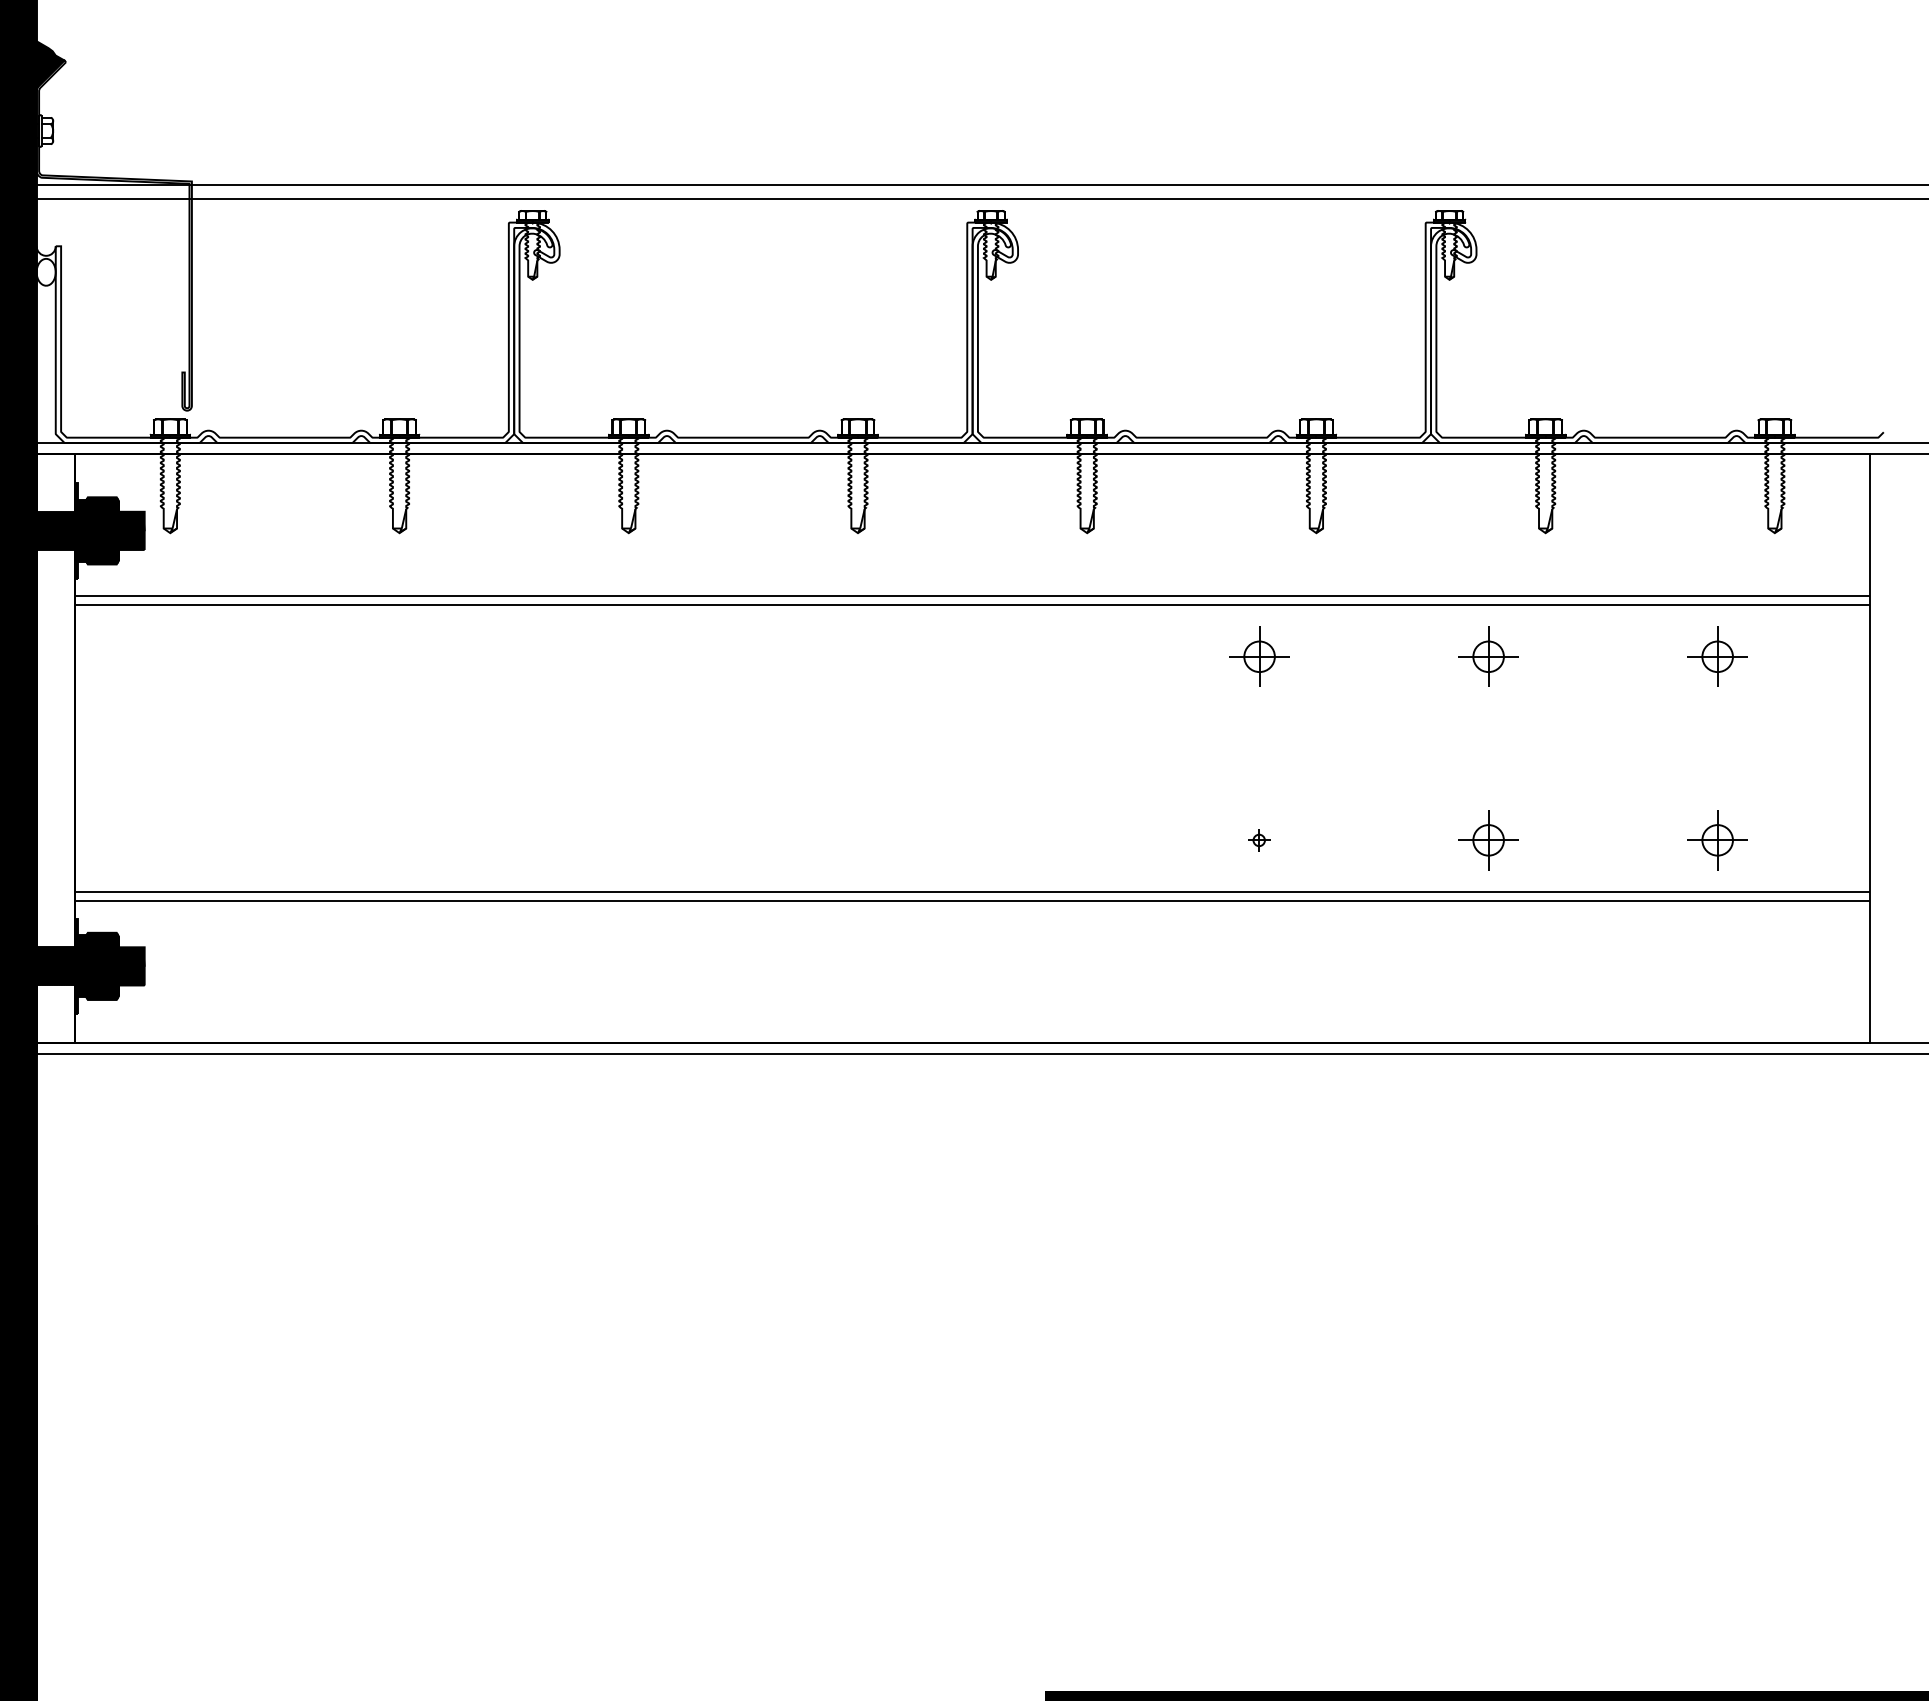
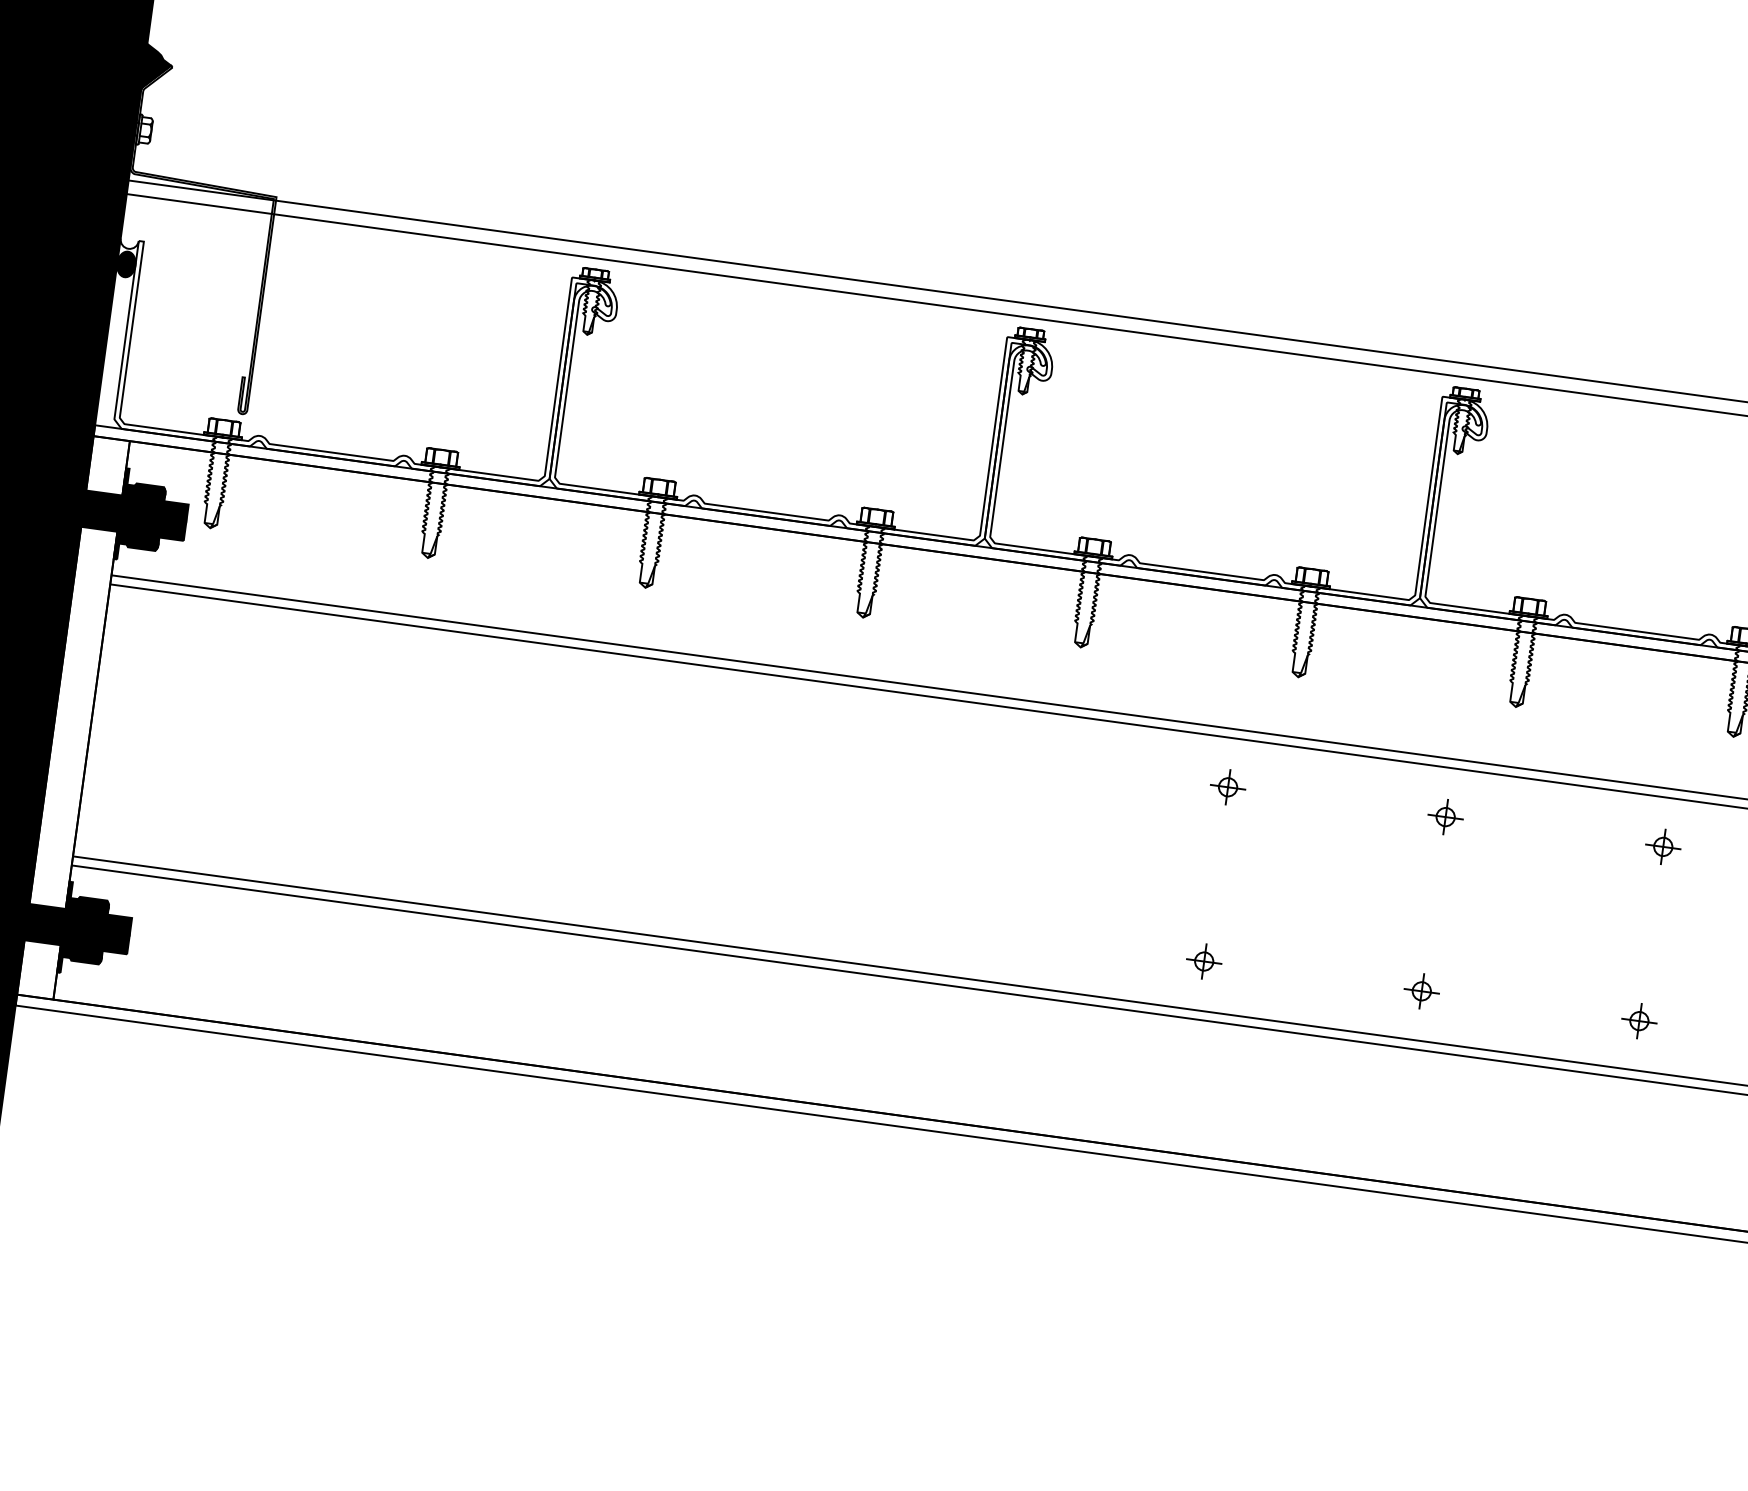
fill: (45, 271) -> (125, 263), added
part: (1258, 656) -> (1227, 786), size x0.62
part: (1488, 656) -> (1445, 816), size x0.62
part: (1717, 656) -> (1663, 846), size x0.62
part: (1258, 840) -> (1203, 961), size x1.67
part: (1488, 840) -> (1421, 991), size x0.62
part: (1717, 840) -> (1639, 1021), size x0.62

